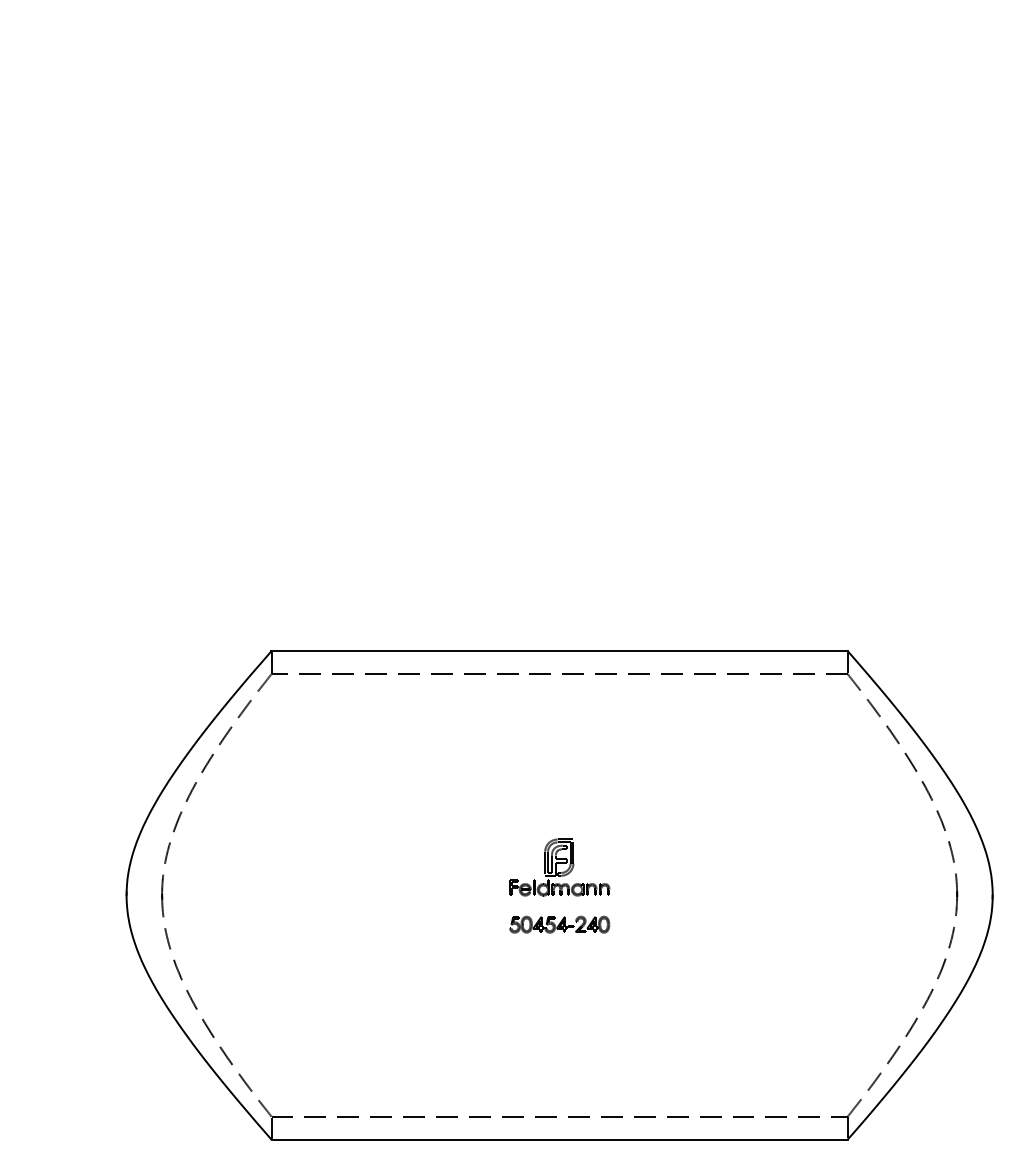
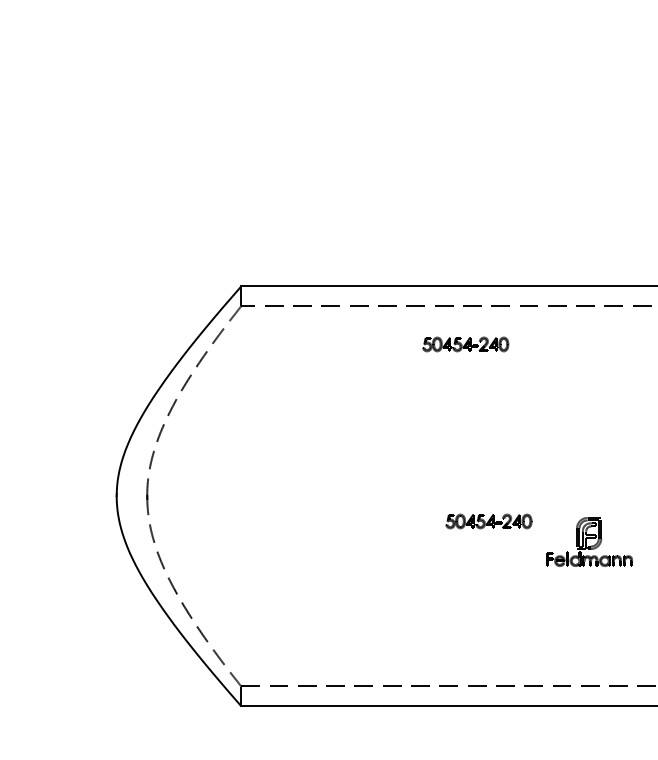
part: (532, 718) -> (465, 344), added
part: (559, 867) -> (589, 541), moved

